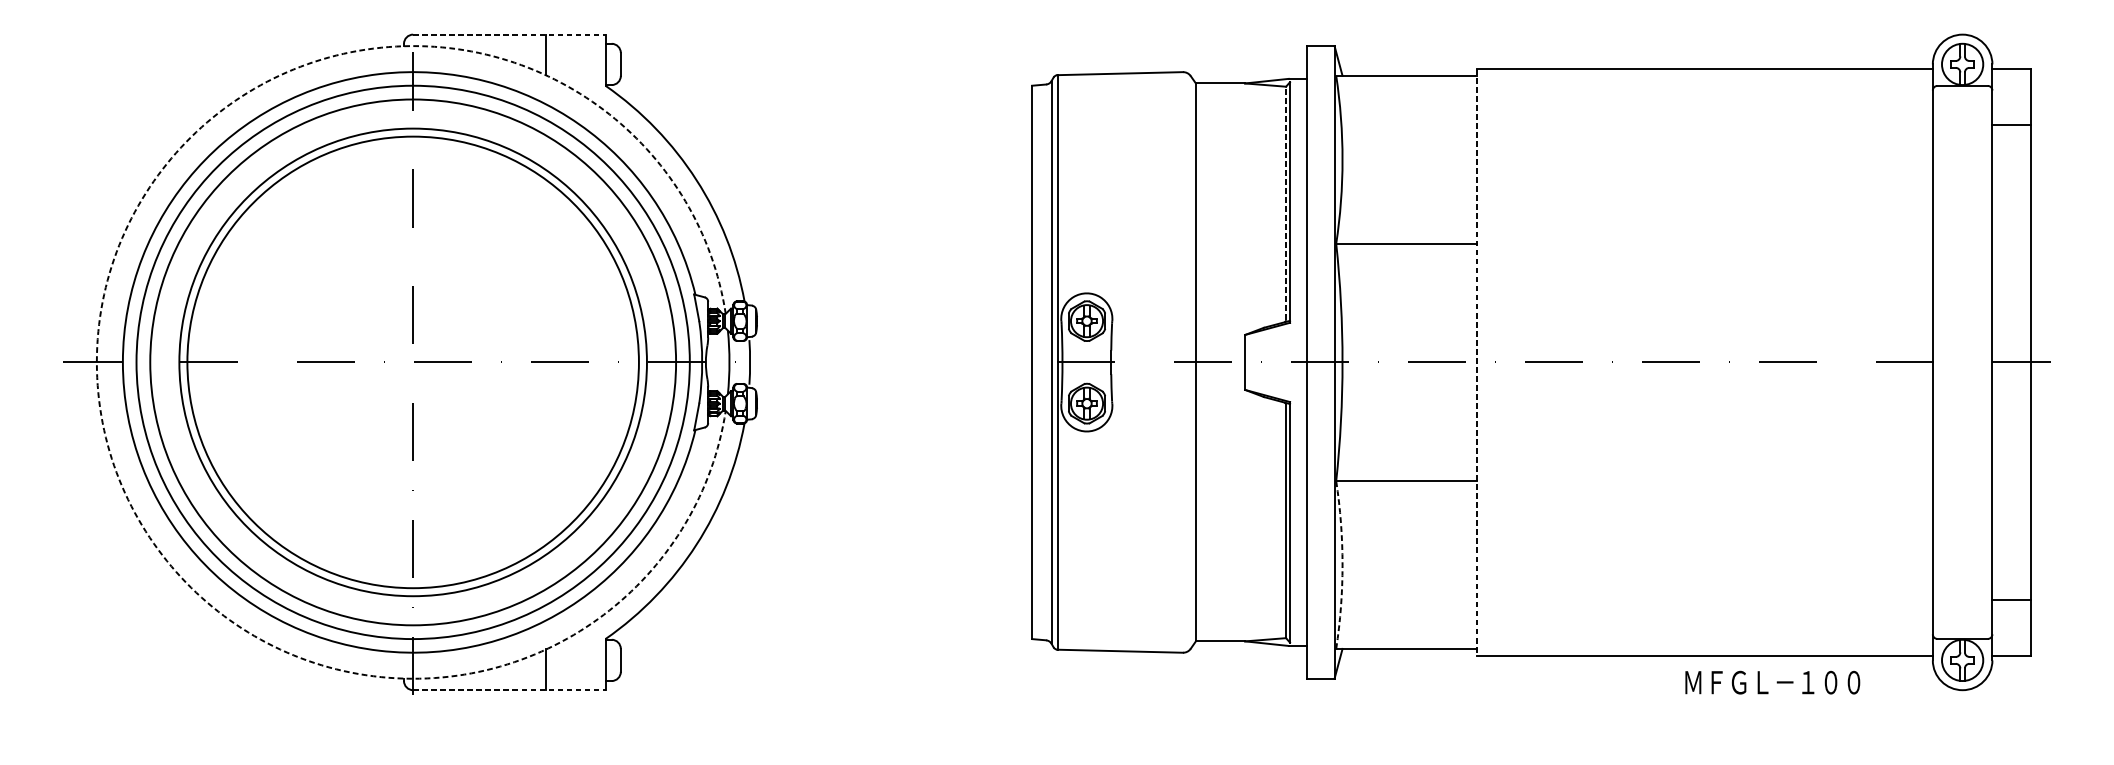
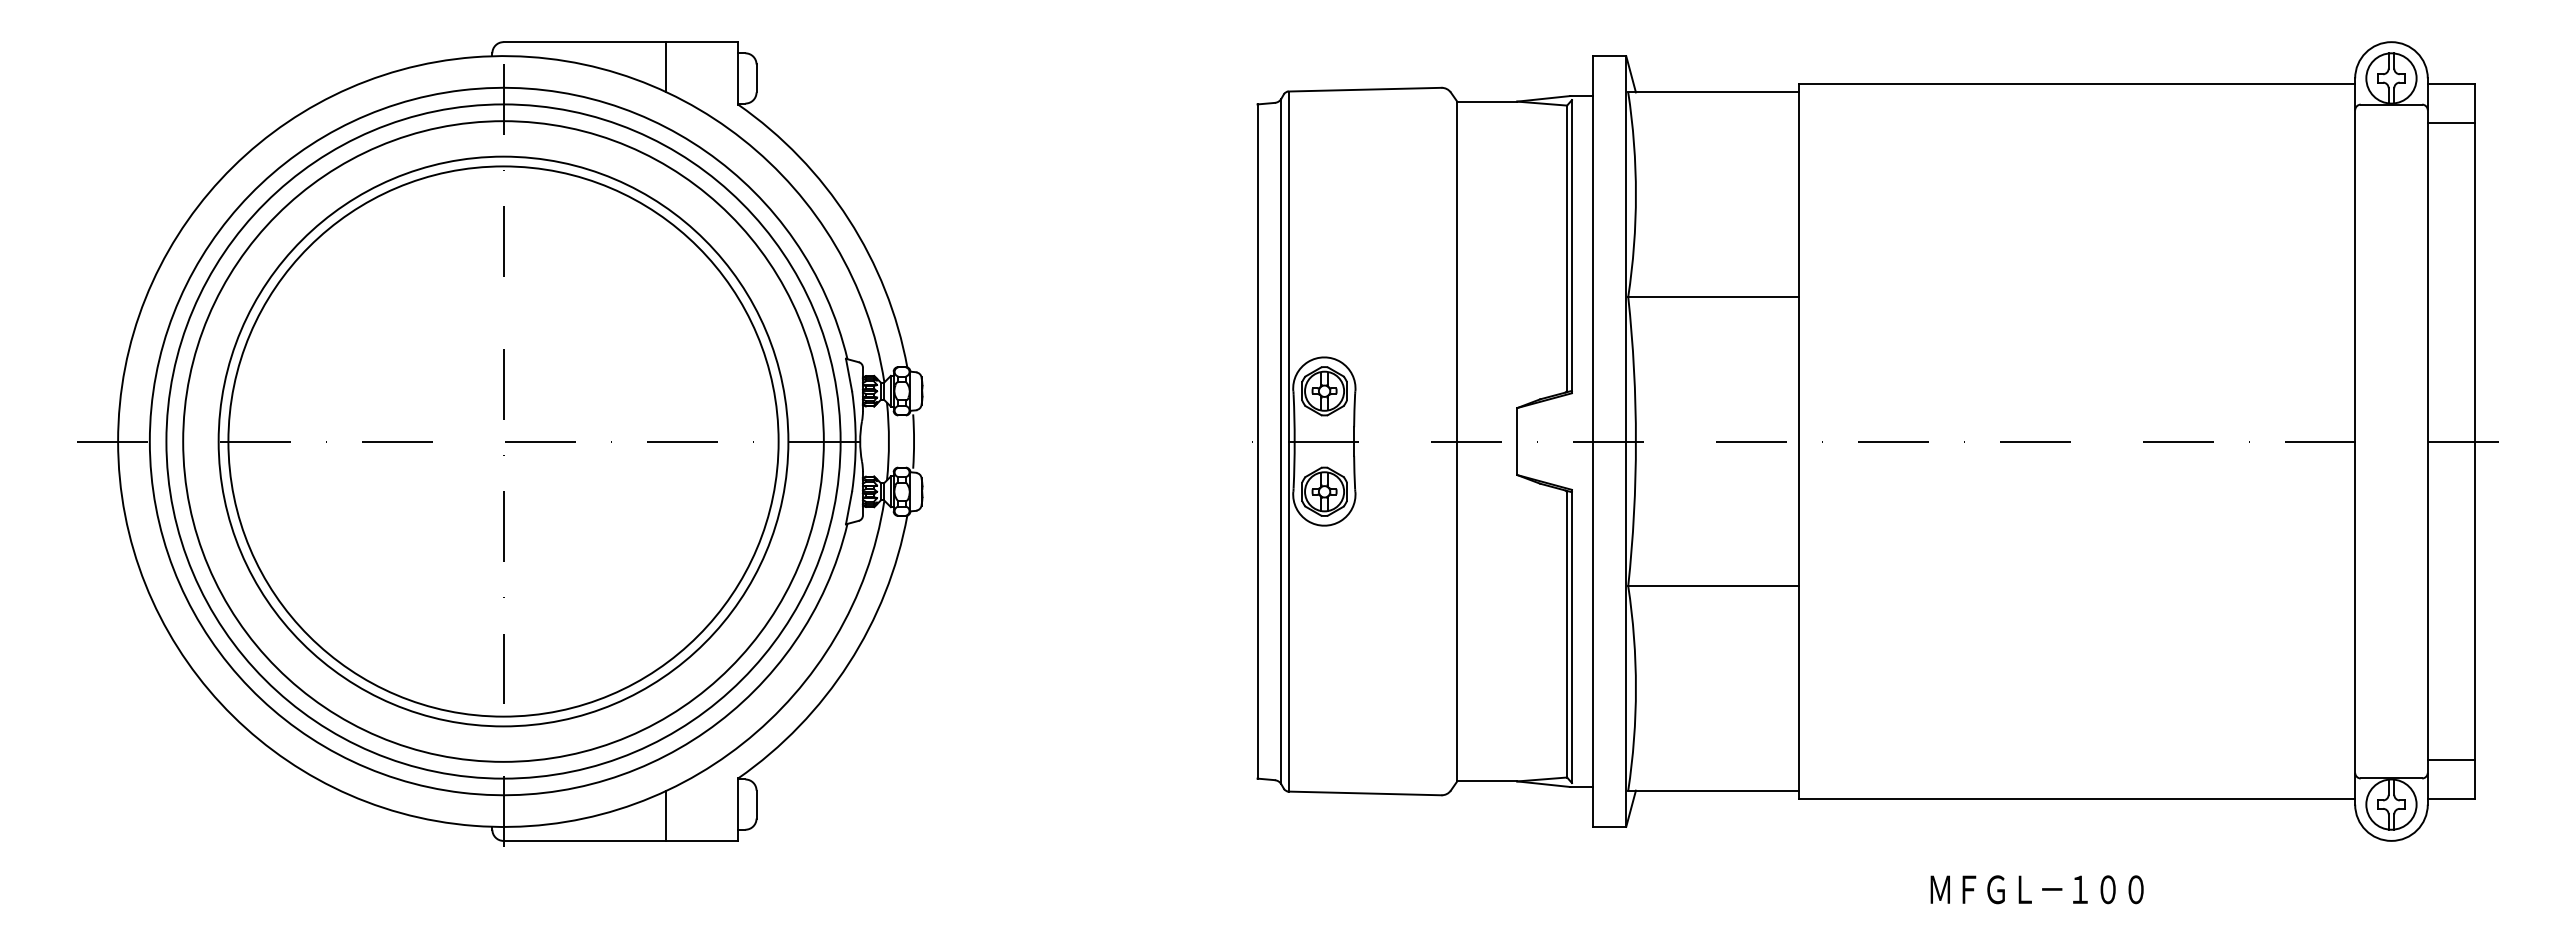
line: (510, 34) -> (621, 42), dashed -> solid
line: (2011, 124) -> (2451, 122), moved
line: (1286, 203) -> (1567, 247), dashed -> solid
arc: (97, 362) -> (118, 441), dashed -> solid
line: (1476, 363) -> (1799, 442), dashed -> solid
arc: (1342, 565) -> (1635, 688), dashed -> solid
line: (2011, 600) -> (2451, 760), moved
text: (1772, 682) -> (2036, 889), moved
line: (510, 689) -> (621, 840), dashed -> solid

